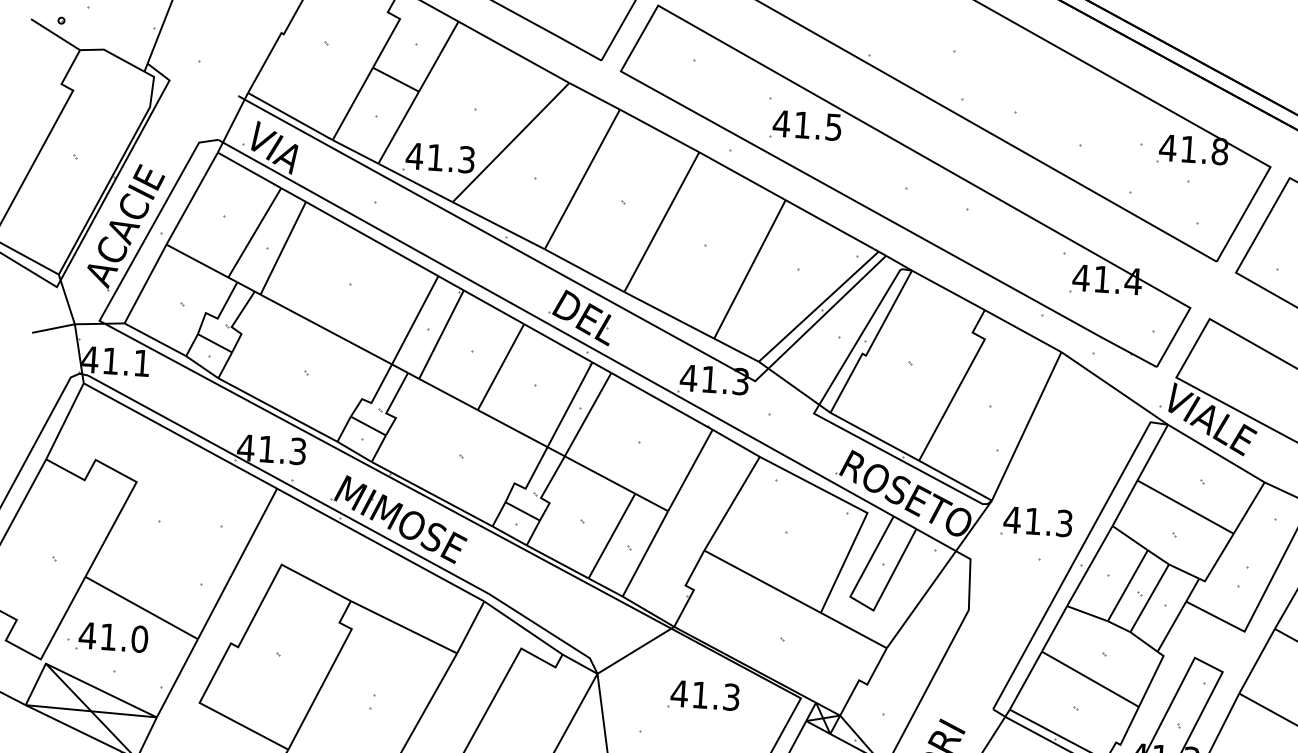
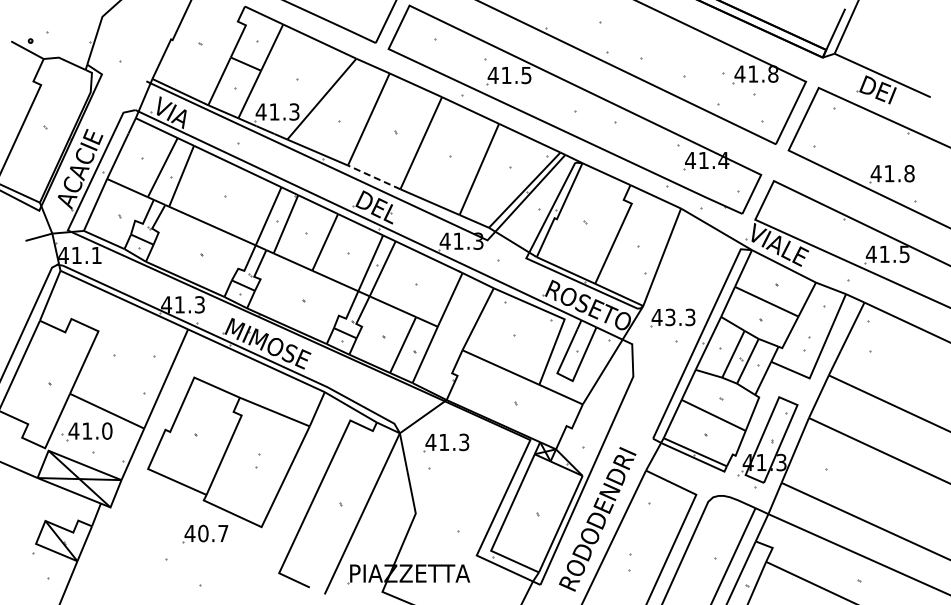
line: (585, 270) -> (374, 177), solid -> dashed
text: (1033, 521) -> (670, 317), 41.3 -> 43.3
part: (703, 695) -> (446, 442), moved
part: (373, 702) -> (258, 461), size x1.6

